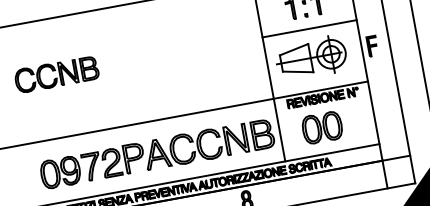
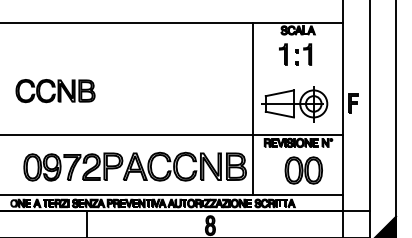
line: (309, 28) -> (297, 76), removed
part: (56, 75) -> (55, 91), moved
part: (322, 127) -> (303, 170), moved

